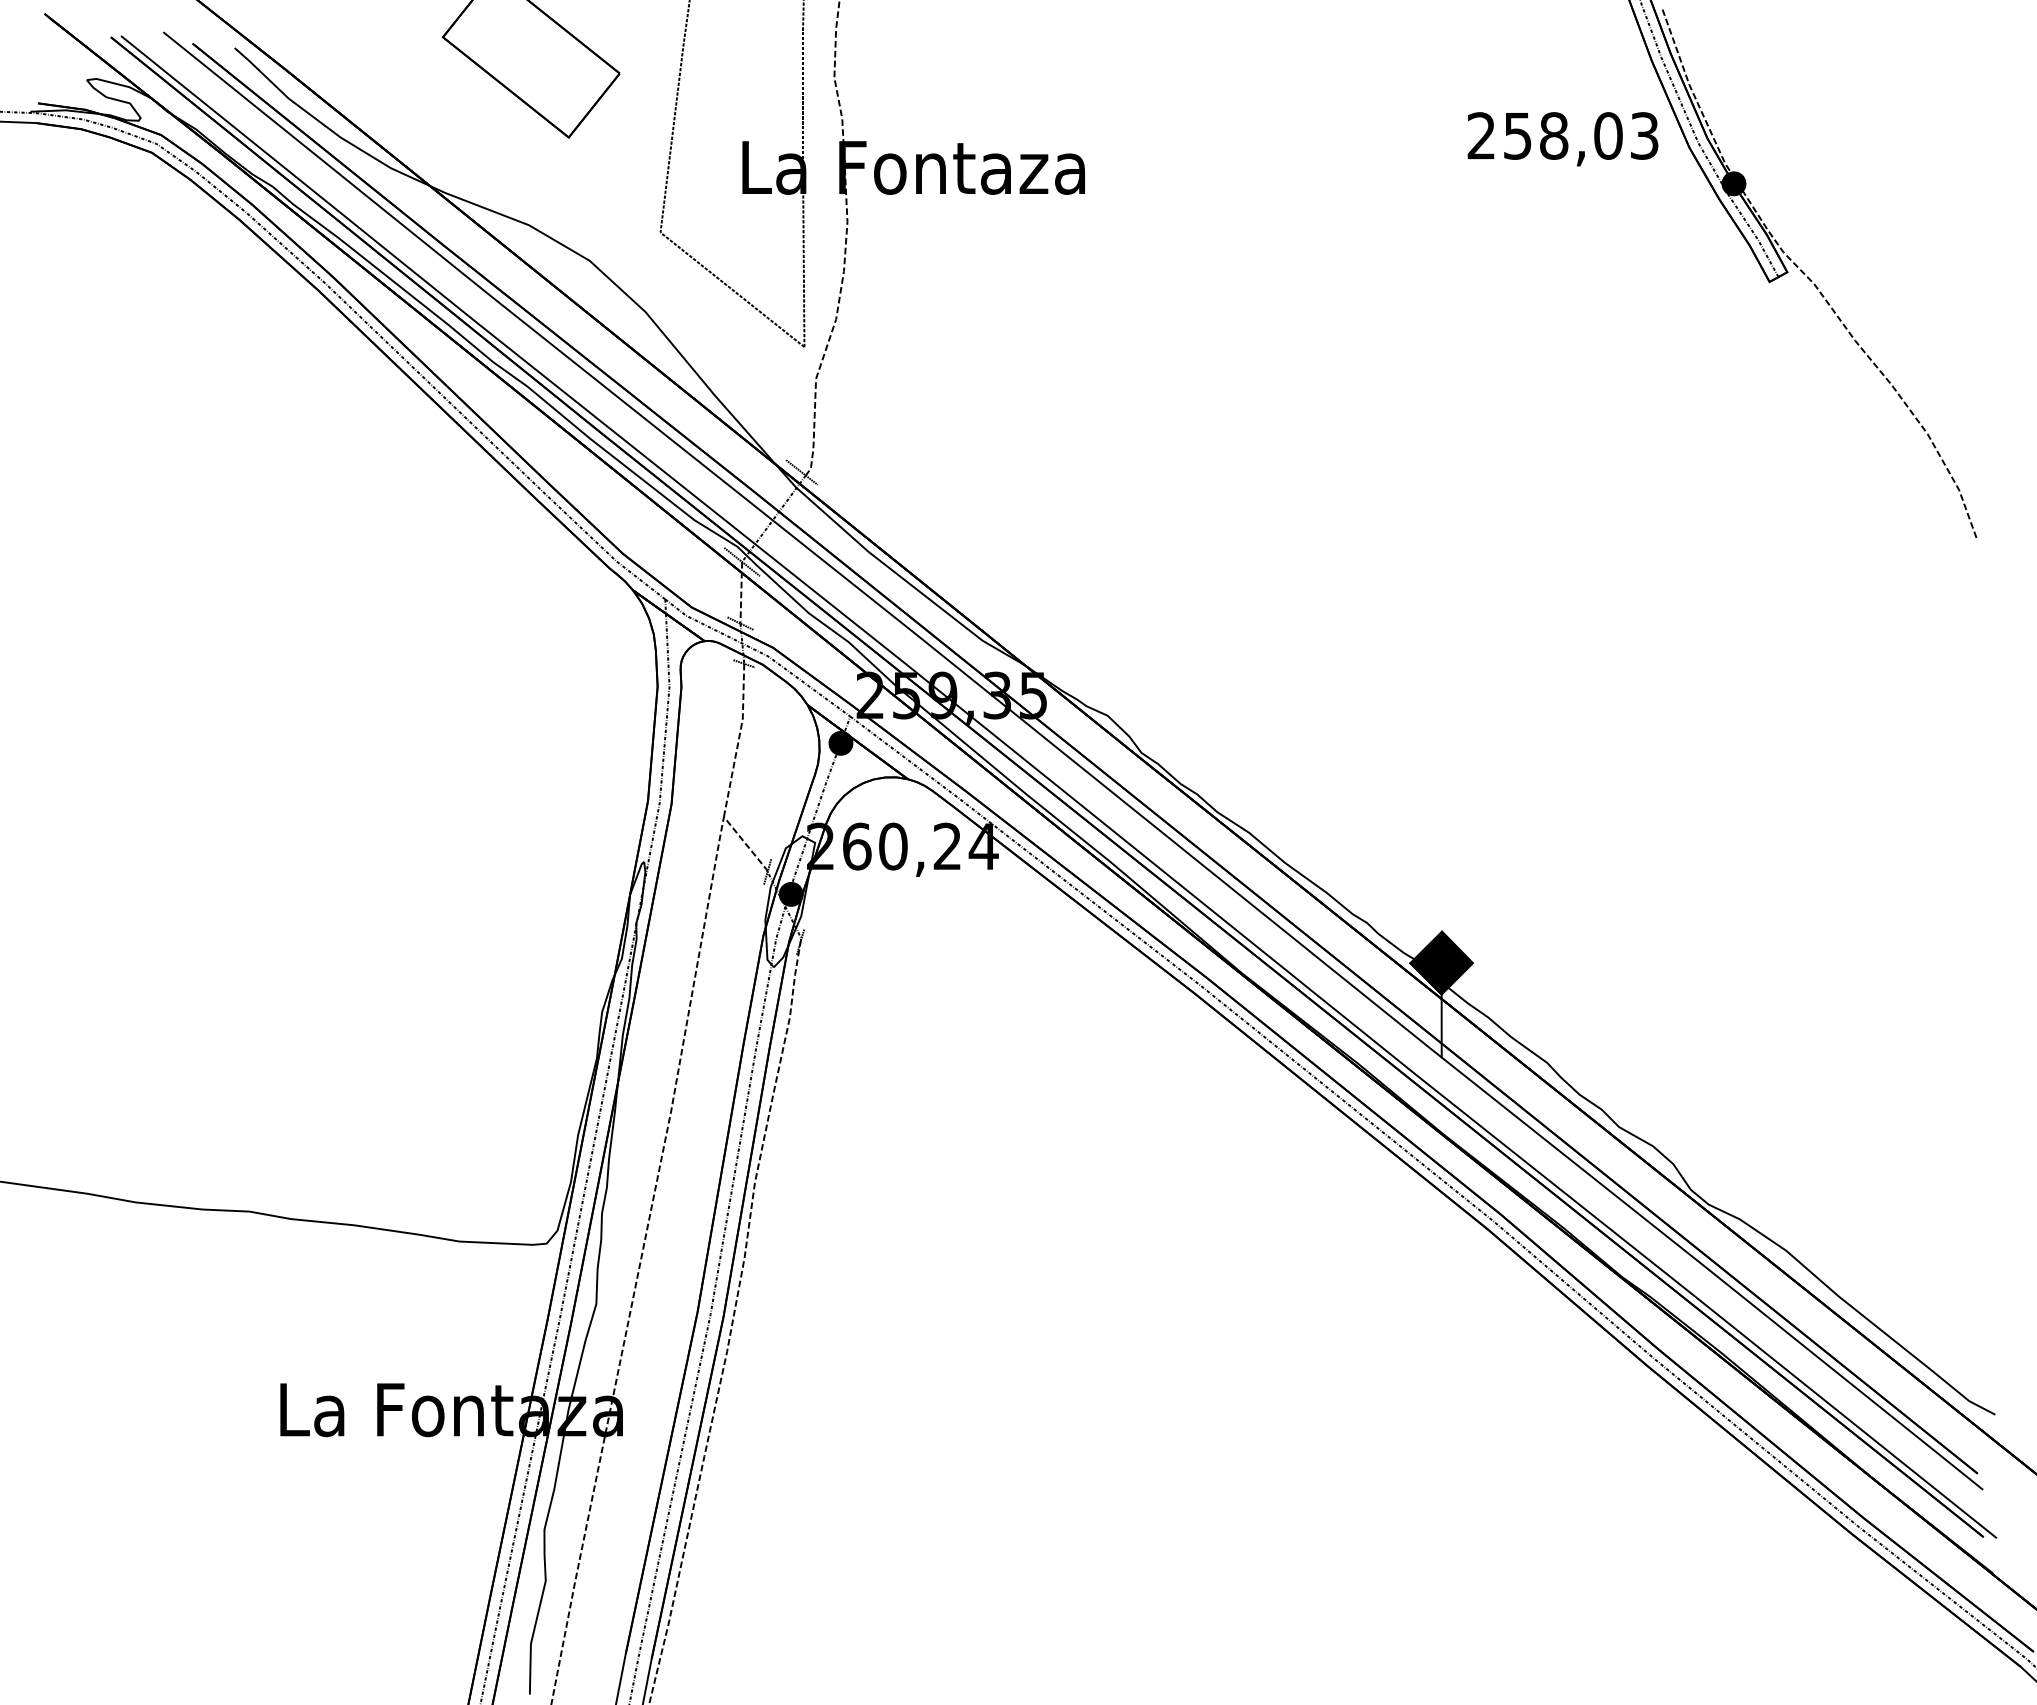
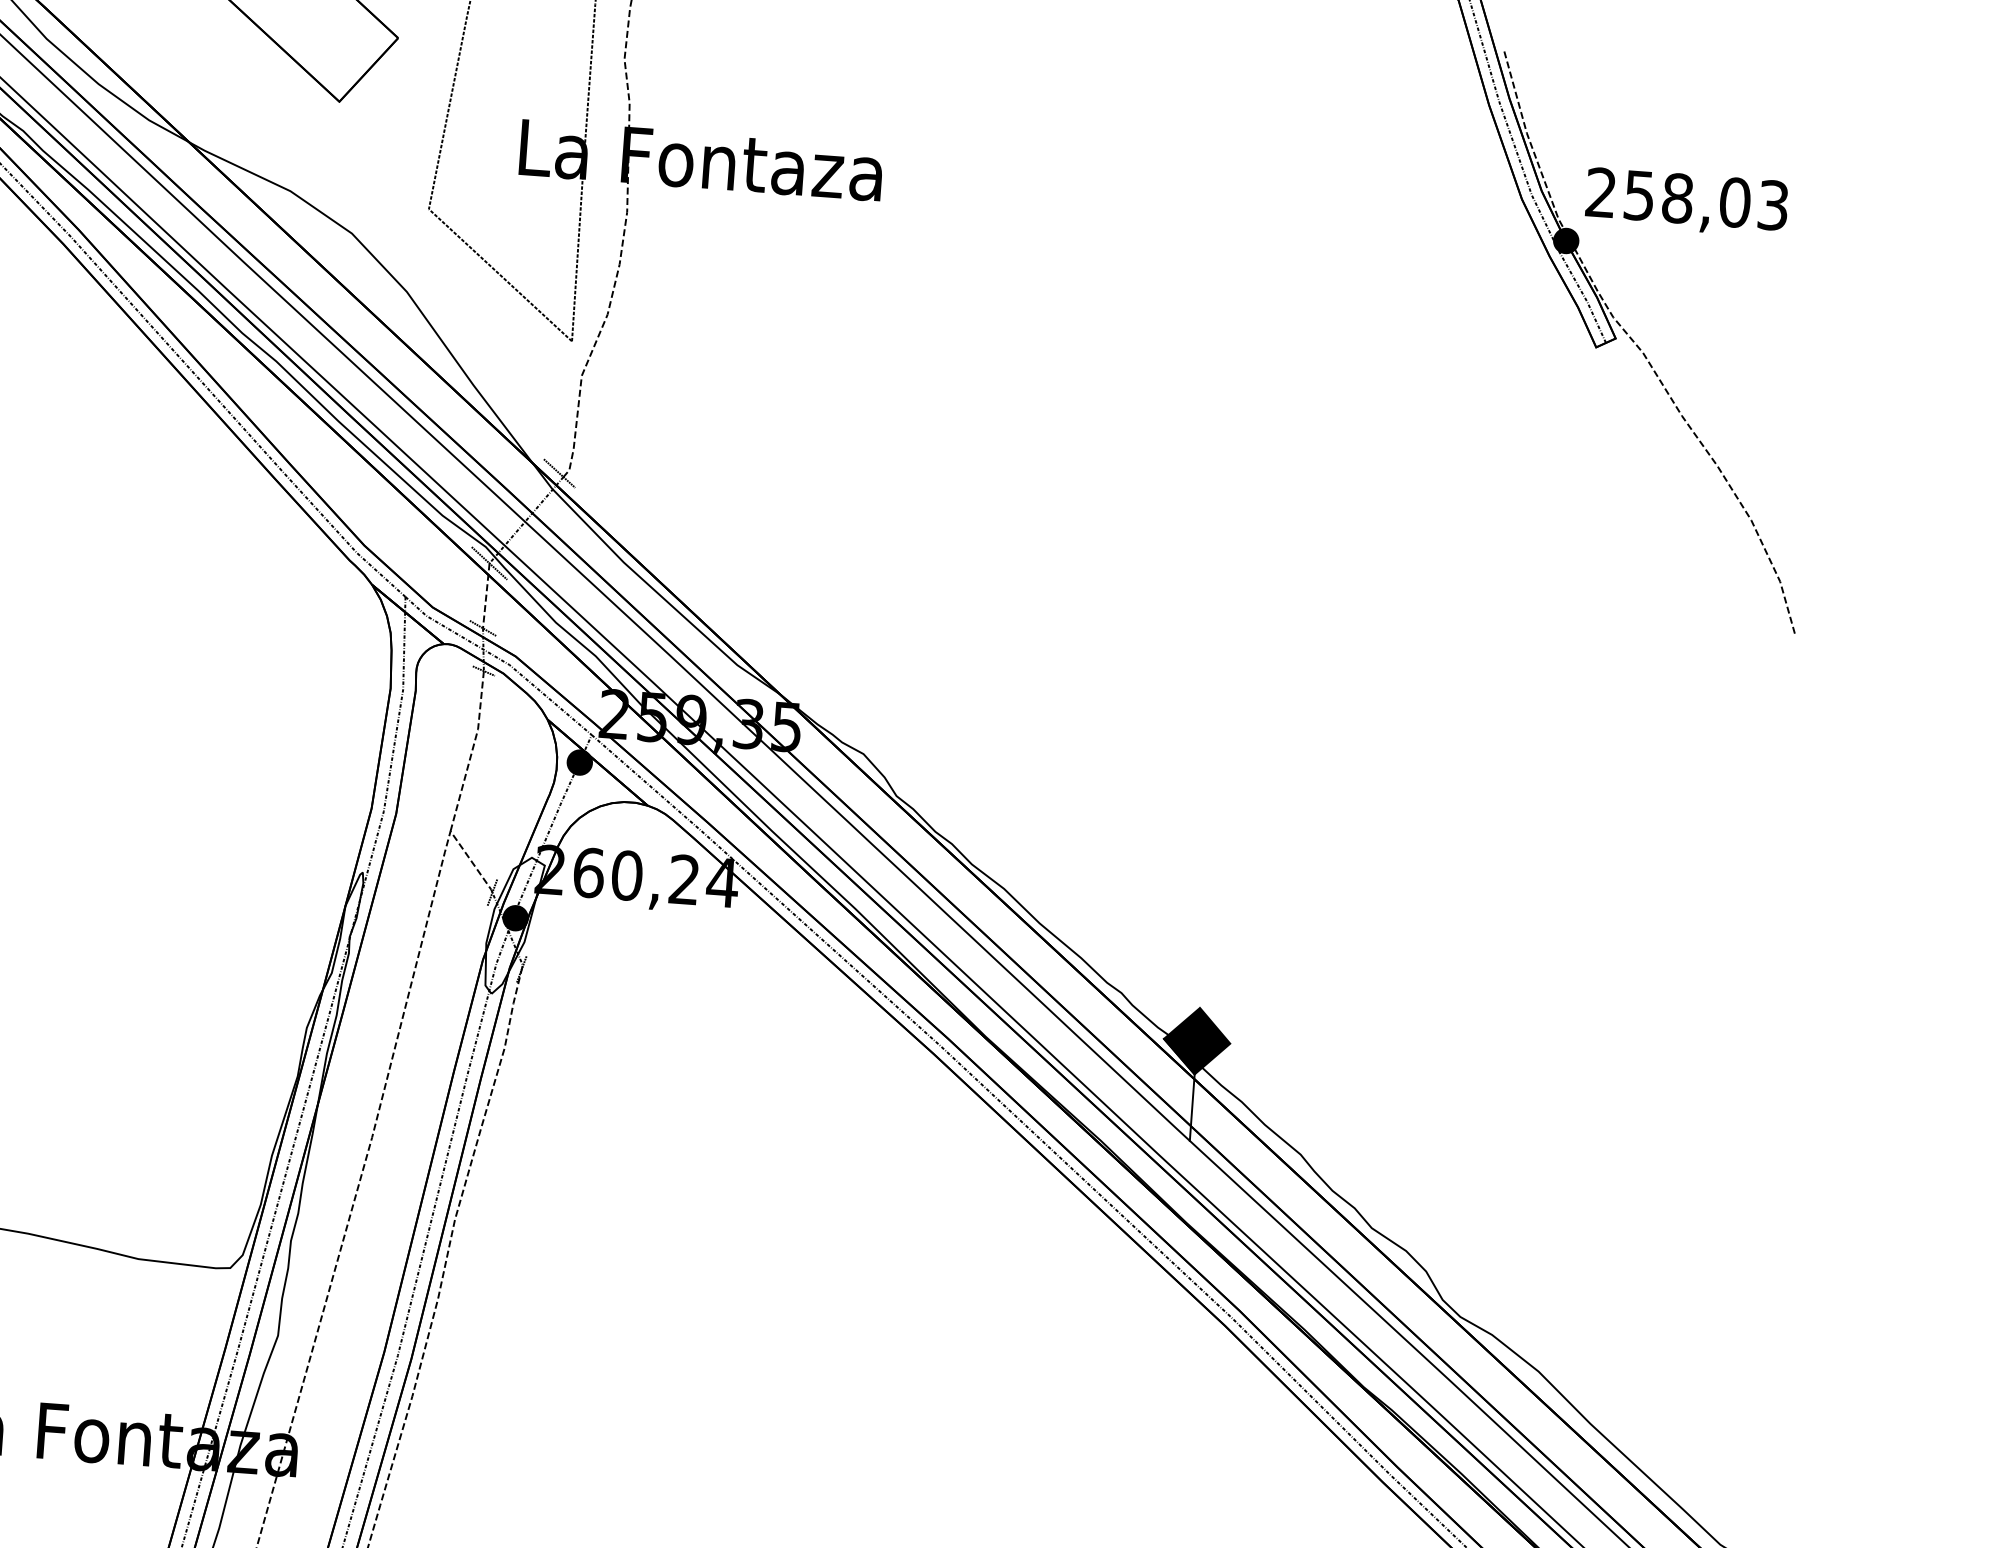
text: (1562, 139) -> (1686, 202), moved

